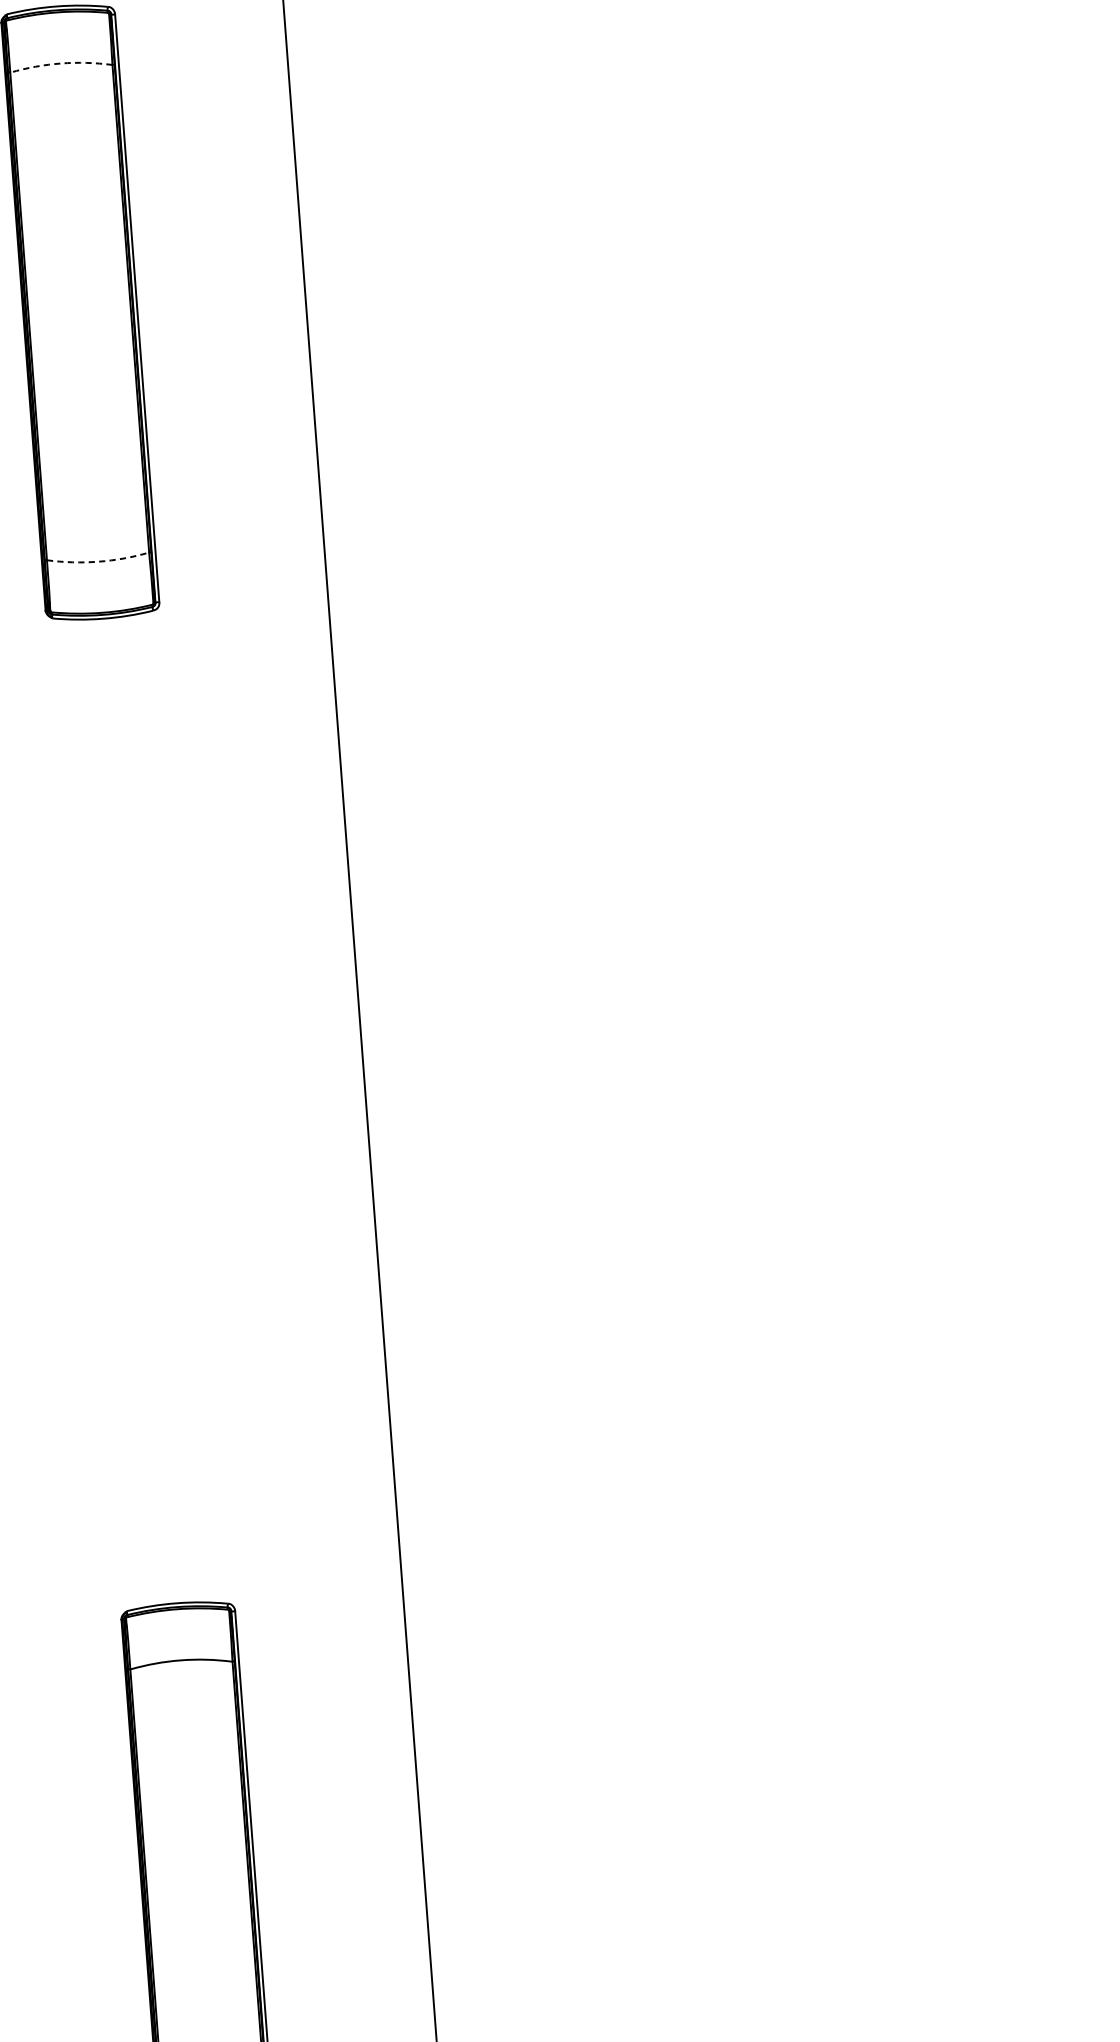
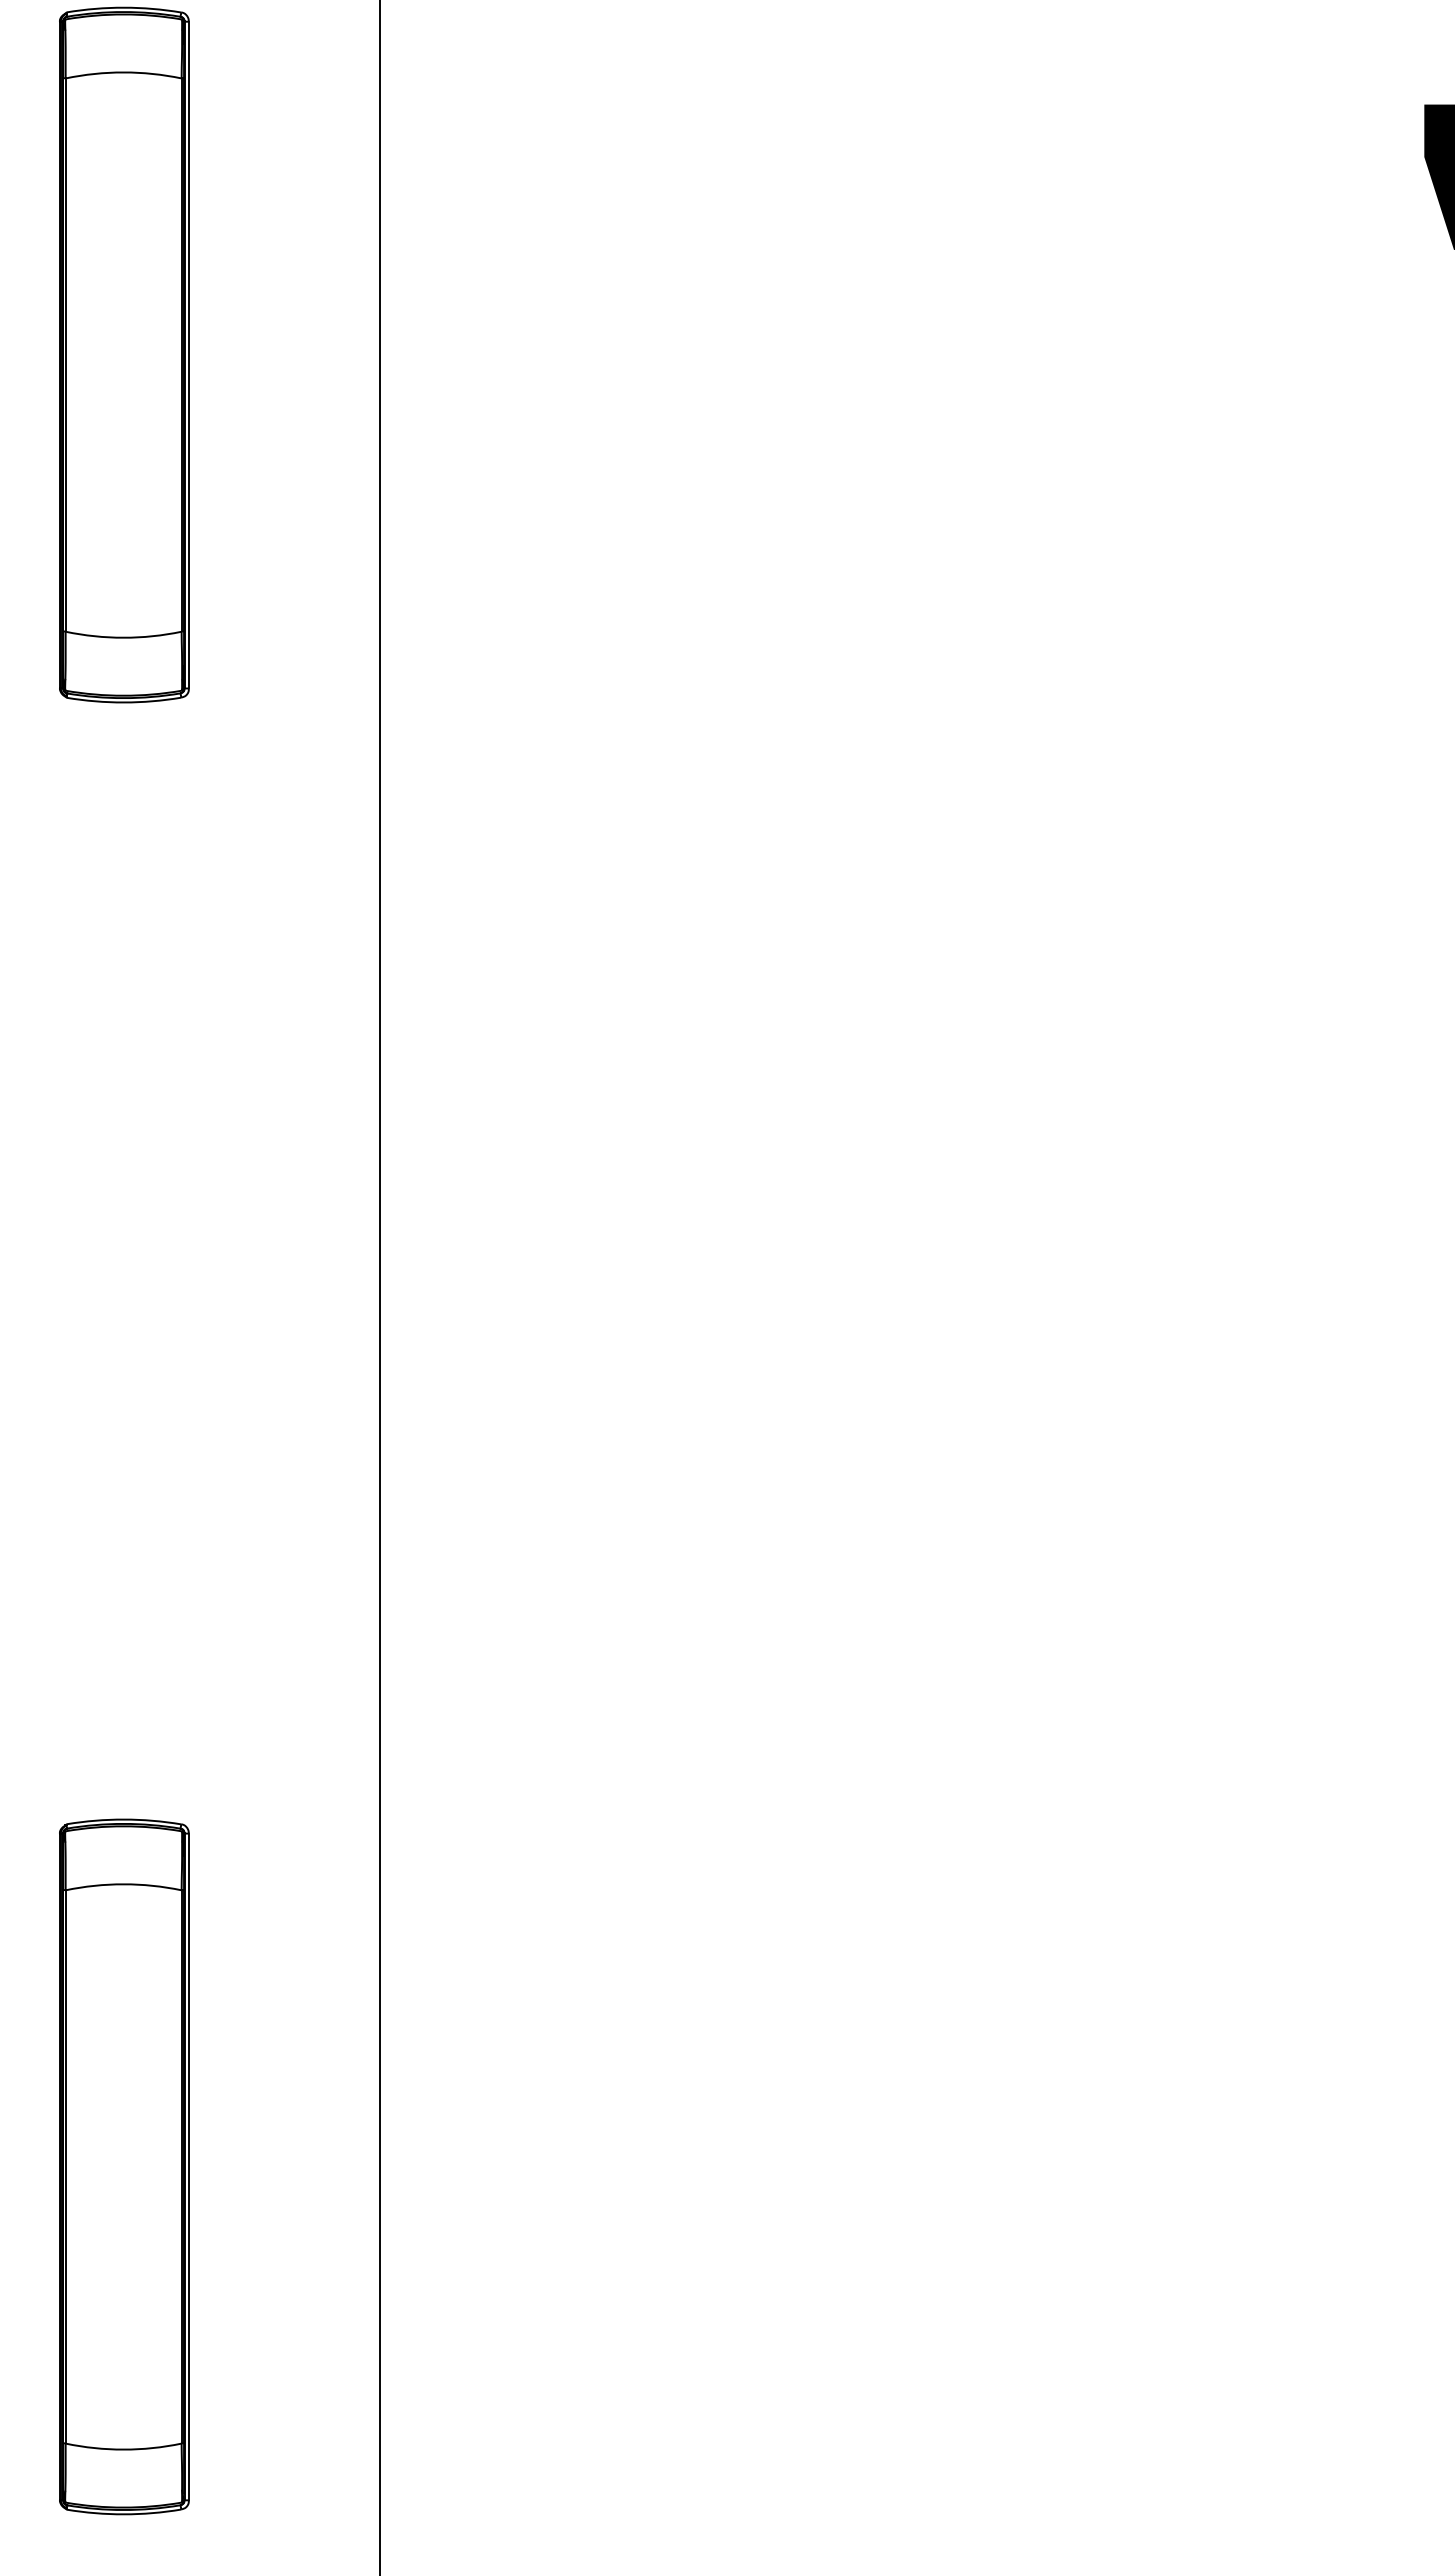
arc: (60, 63) -> (123, 72), dashed -> solid
arc: (98, 561) -> (123, 637), dashed -> solid

